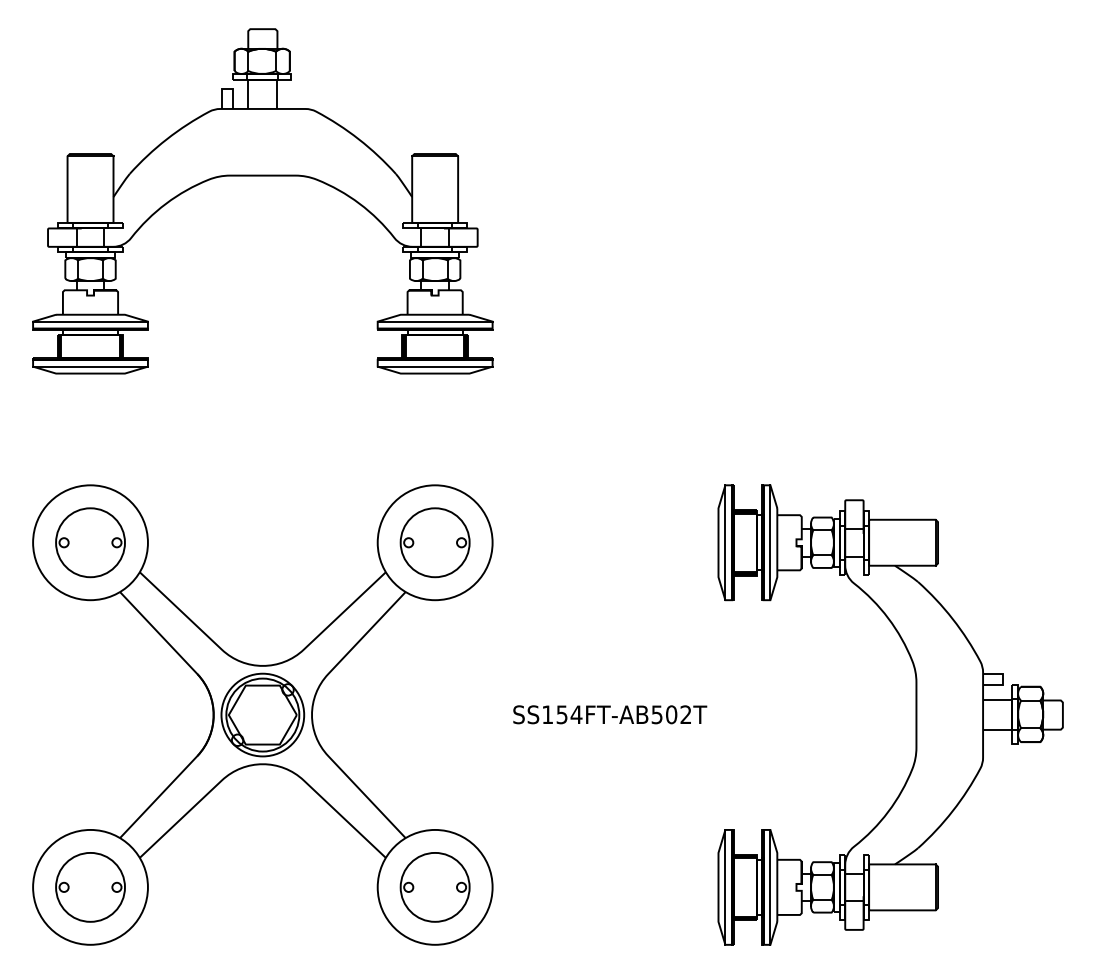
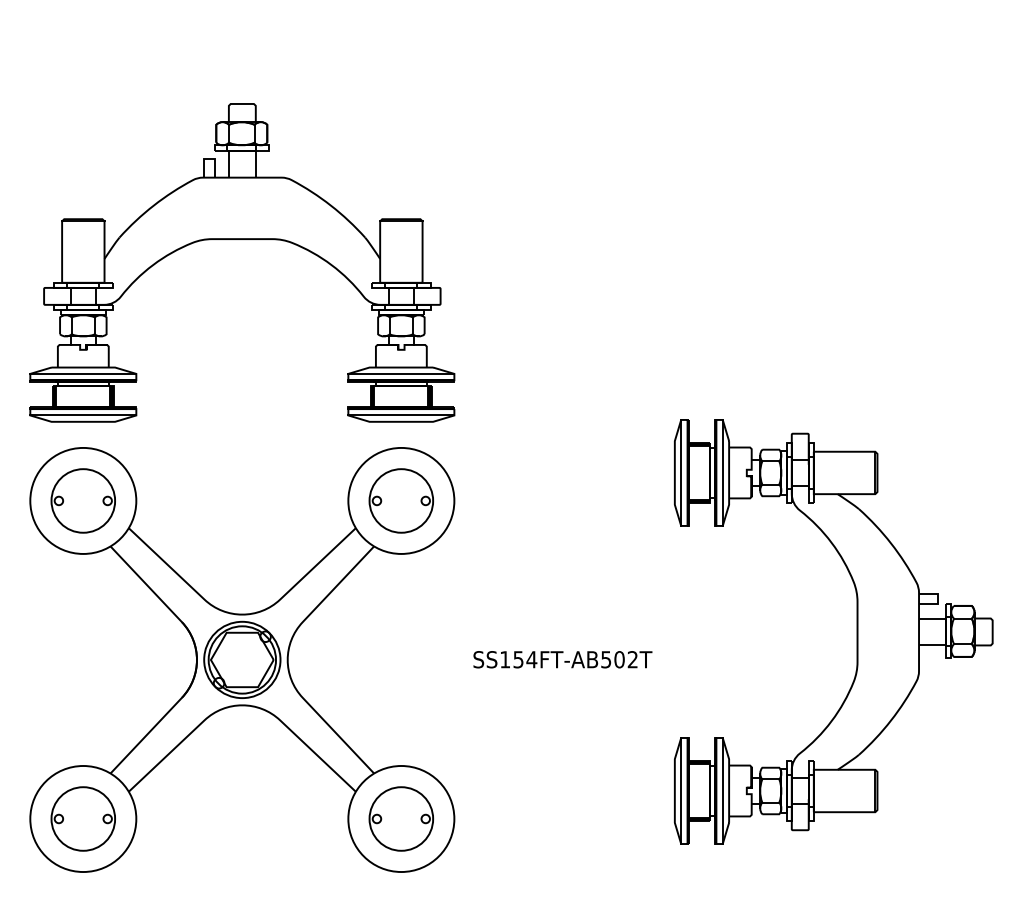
part: (263, 176) -> (242, 239), moved
part: (915, 714) -> (856, 631), moved

